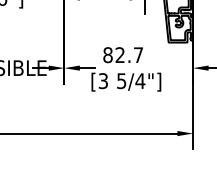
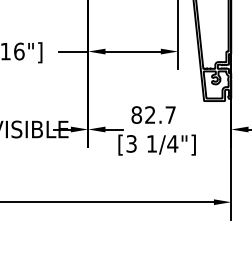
text: (121, 80) -> (151, 143), 5/4"] -> 1/4"]

